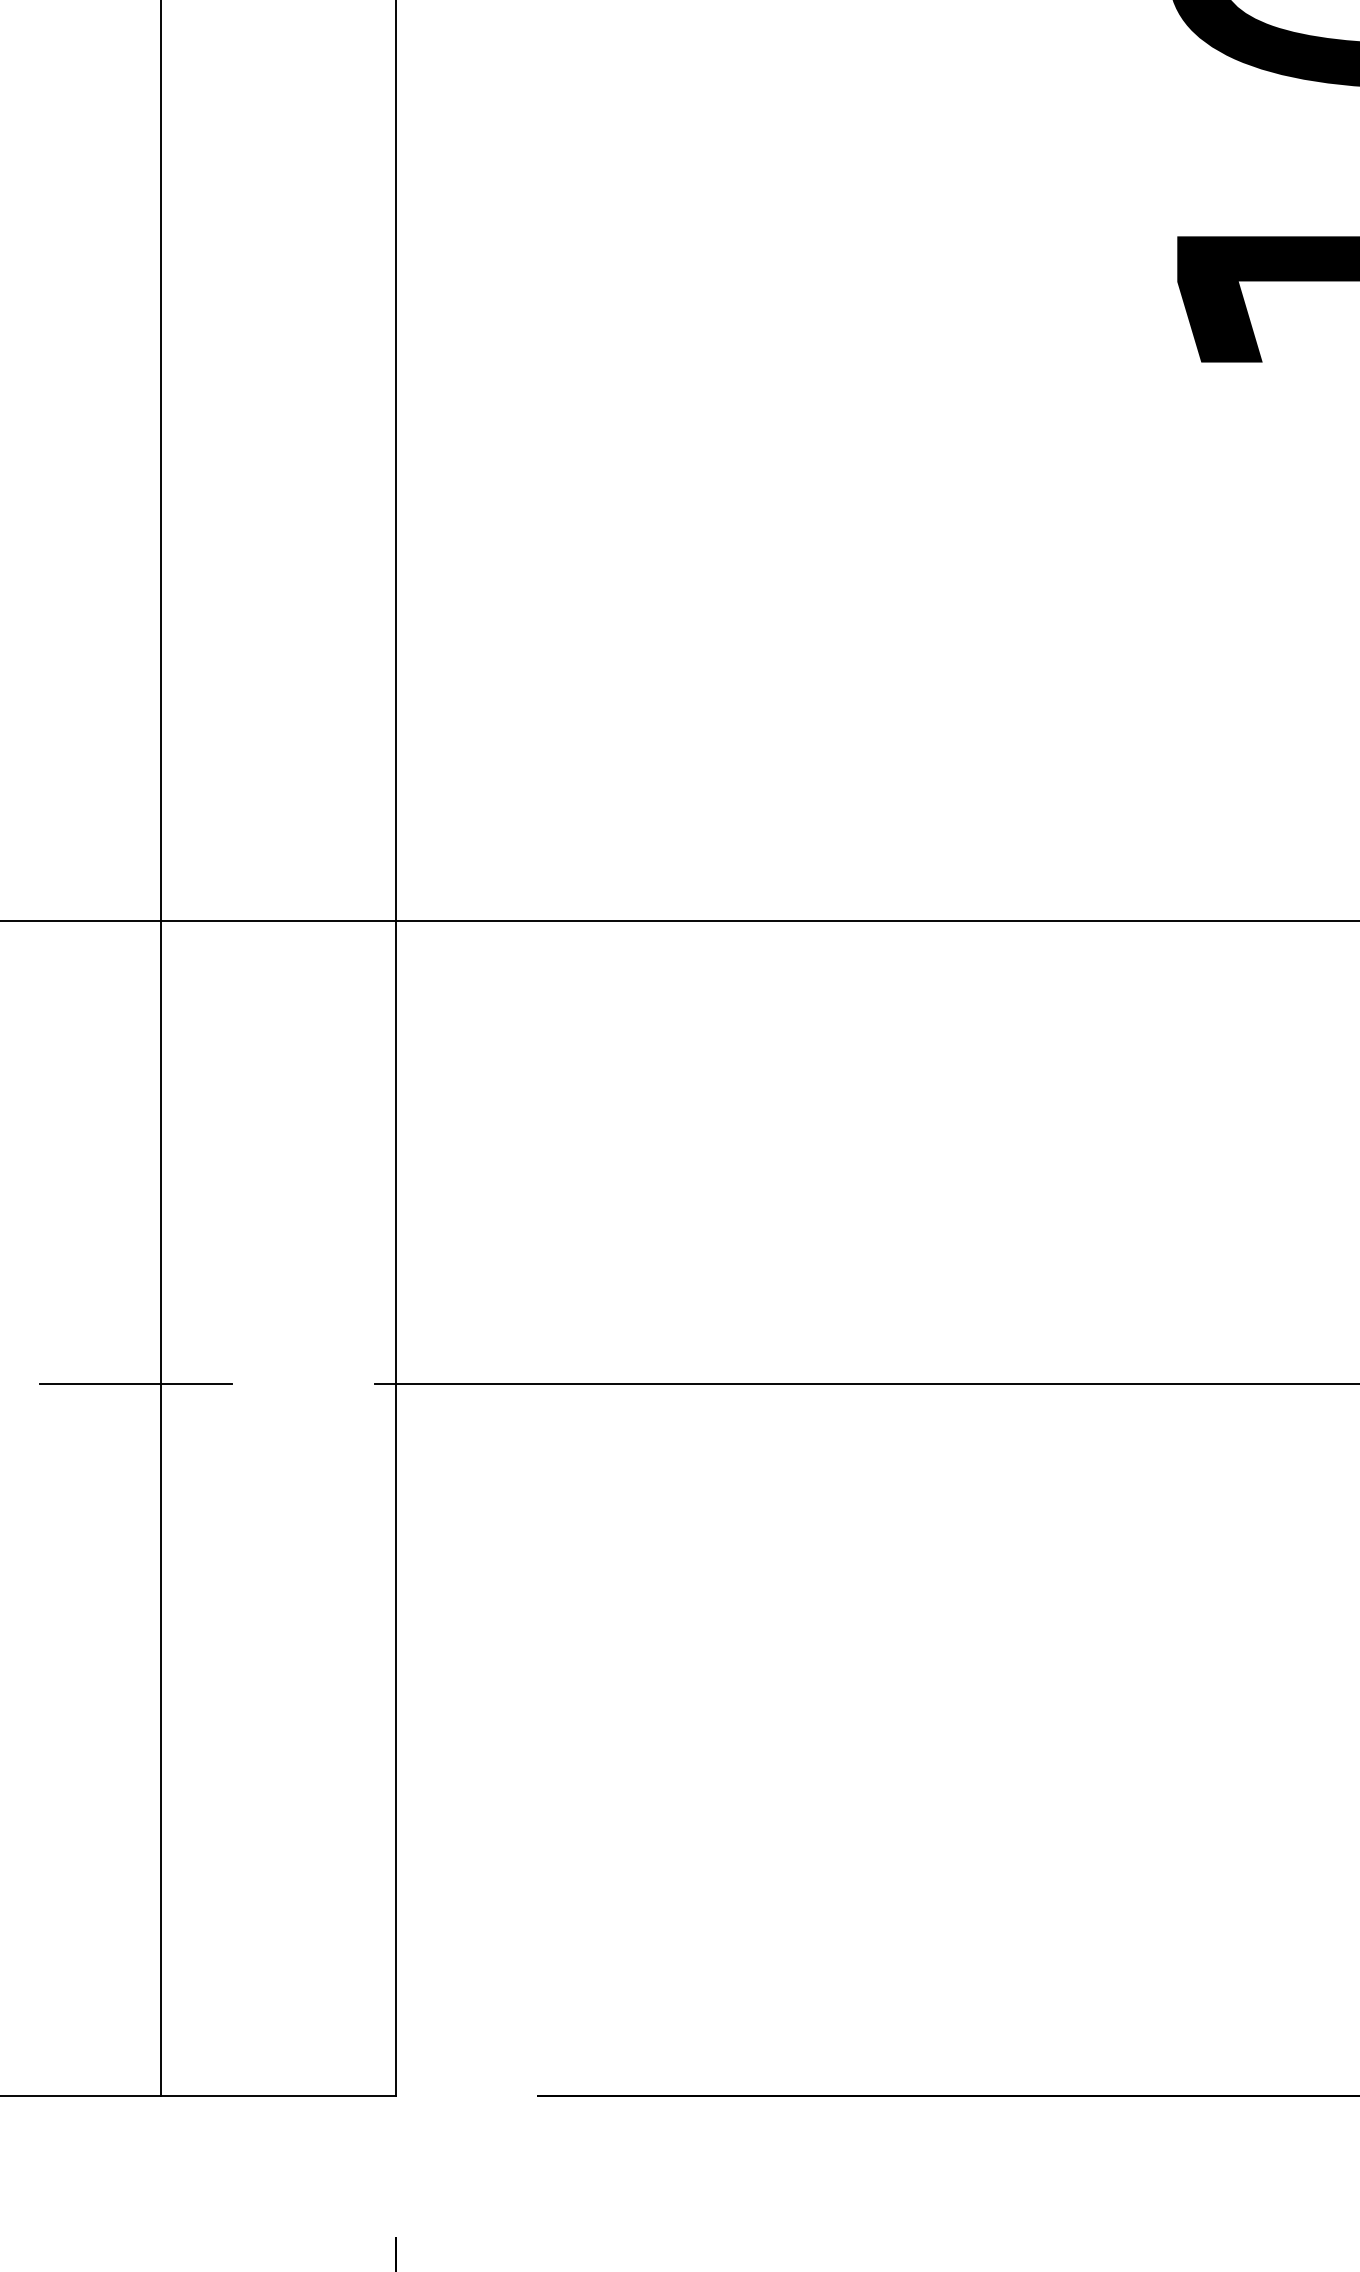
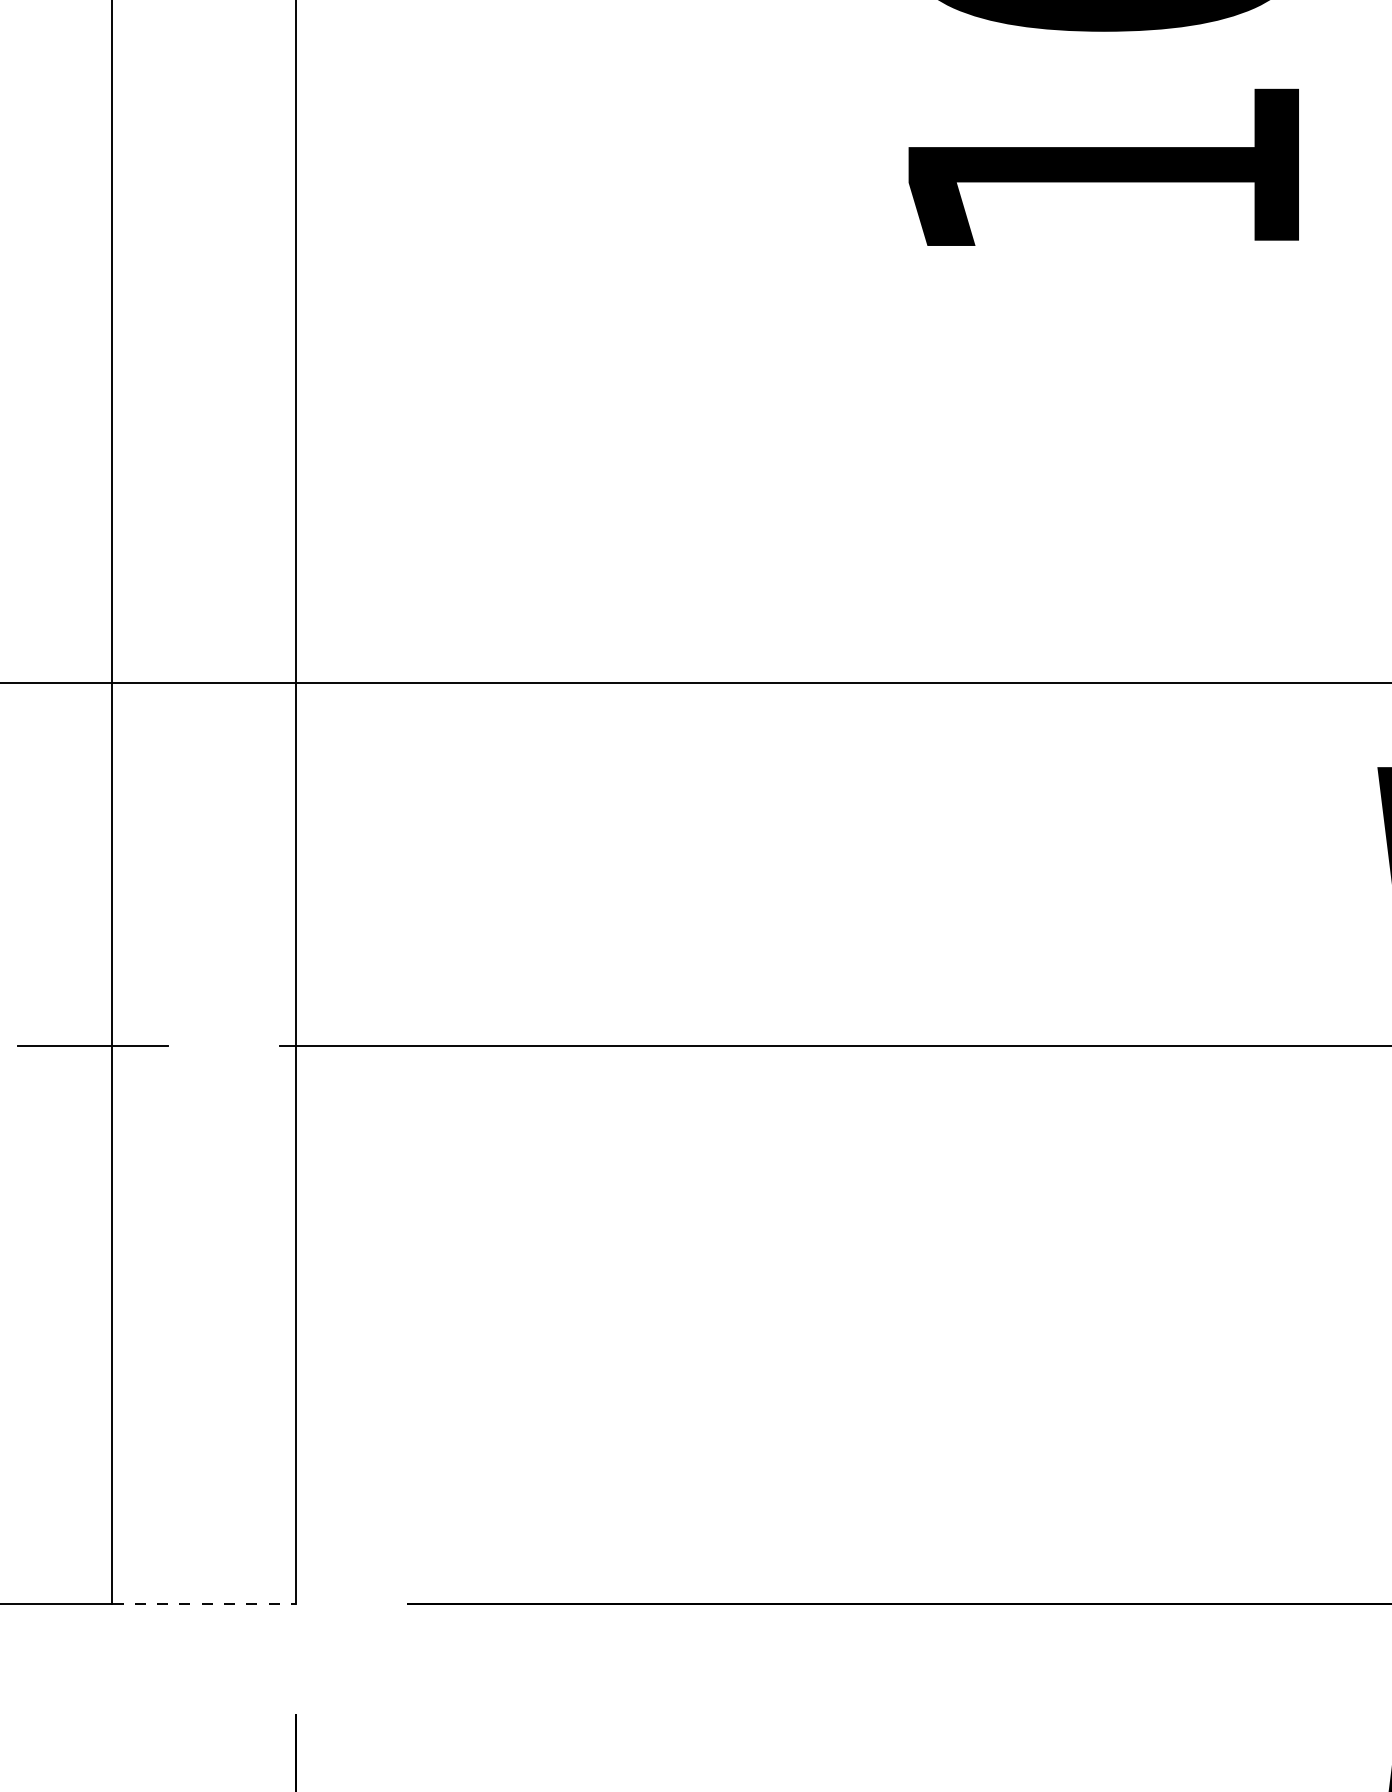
line: (278, 2095) -> (204, 1603), solid -> dashed

